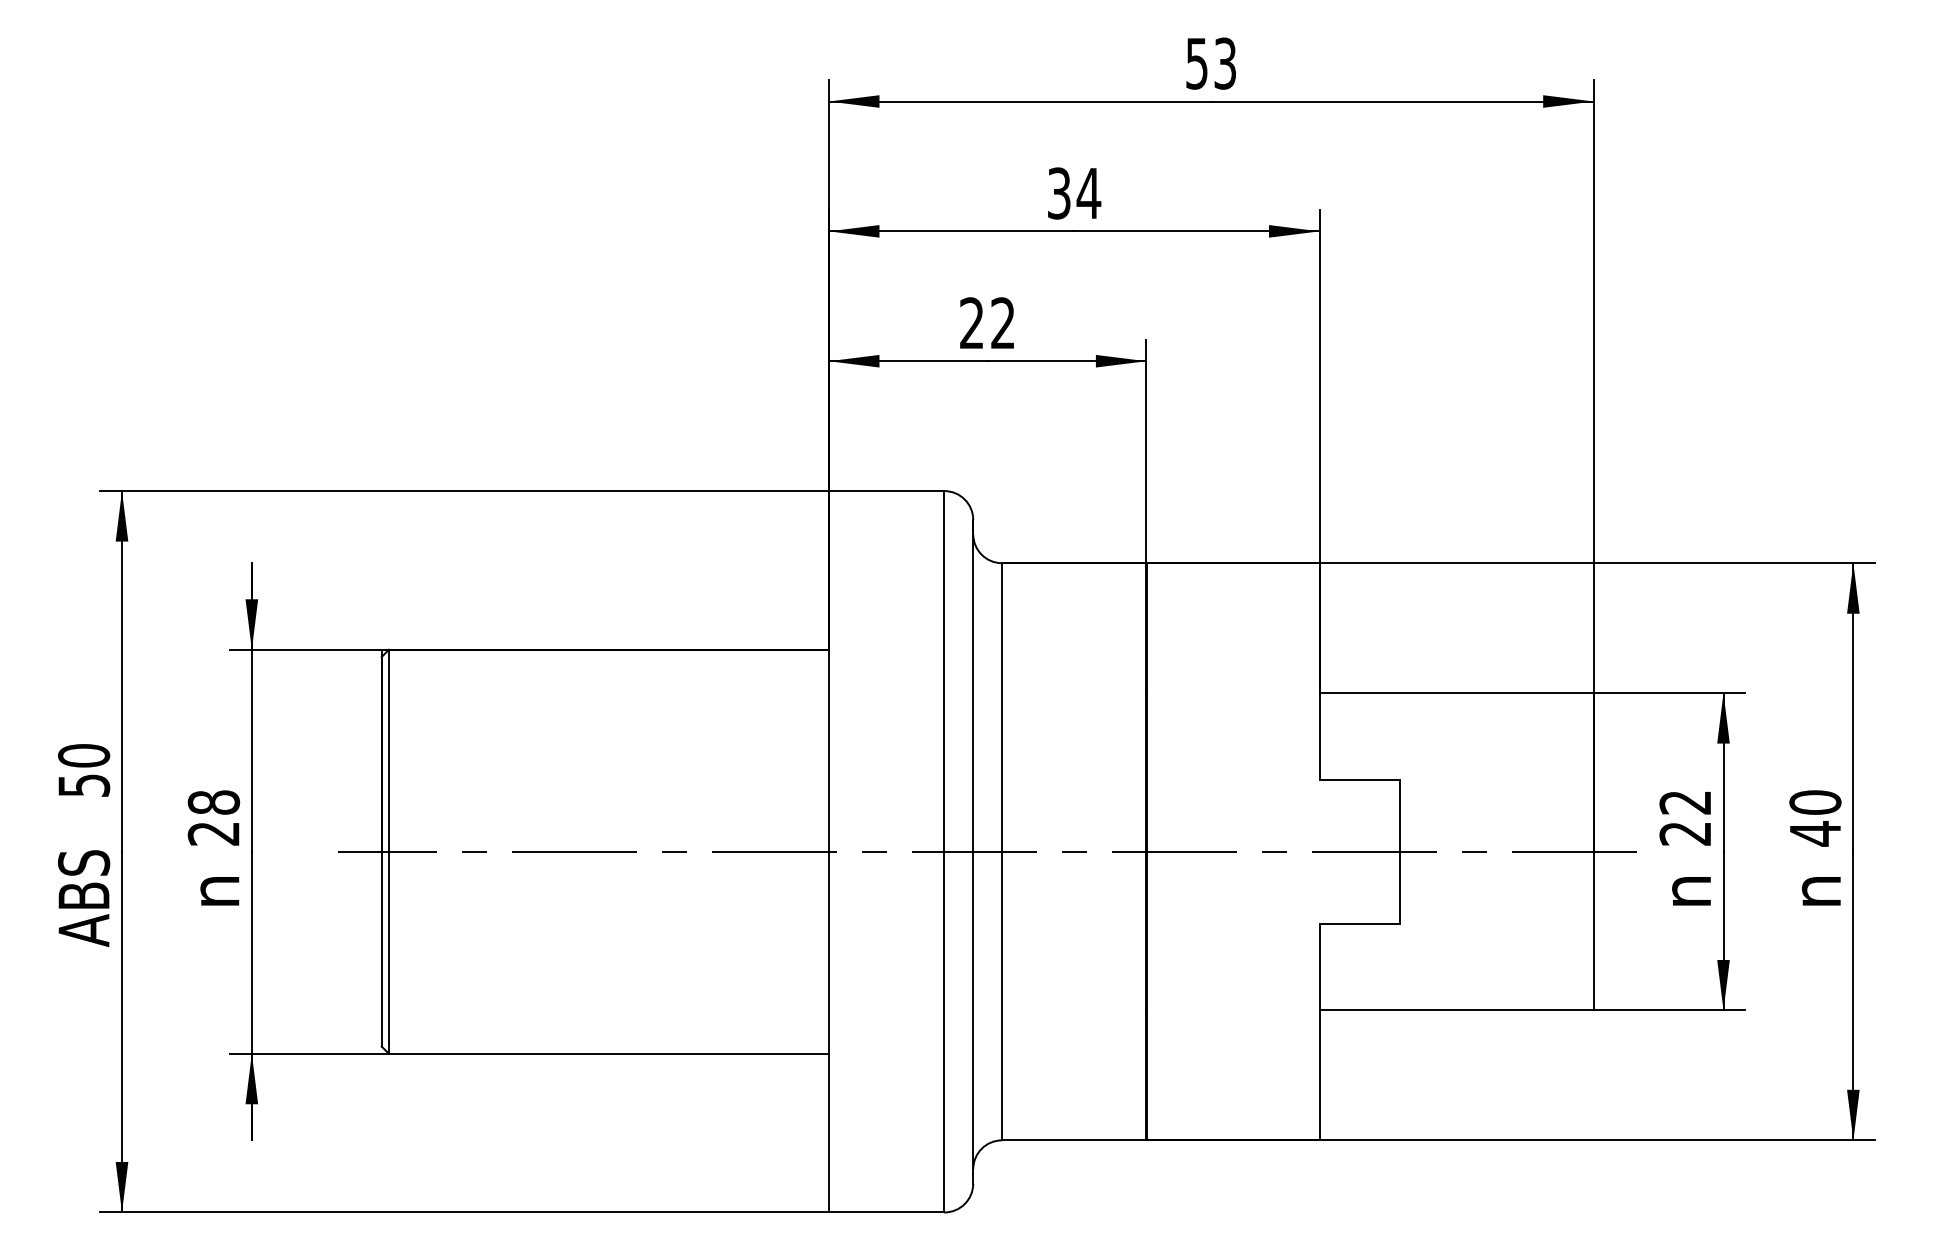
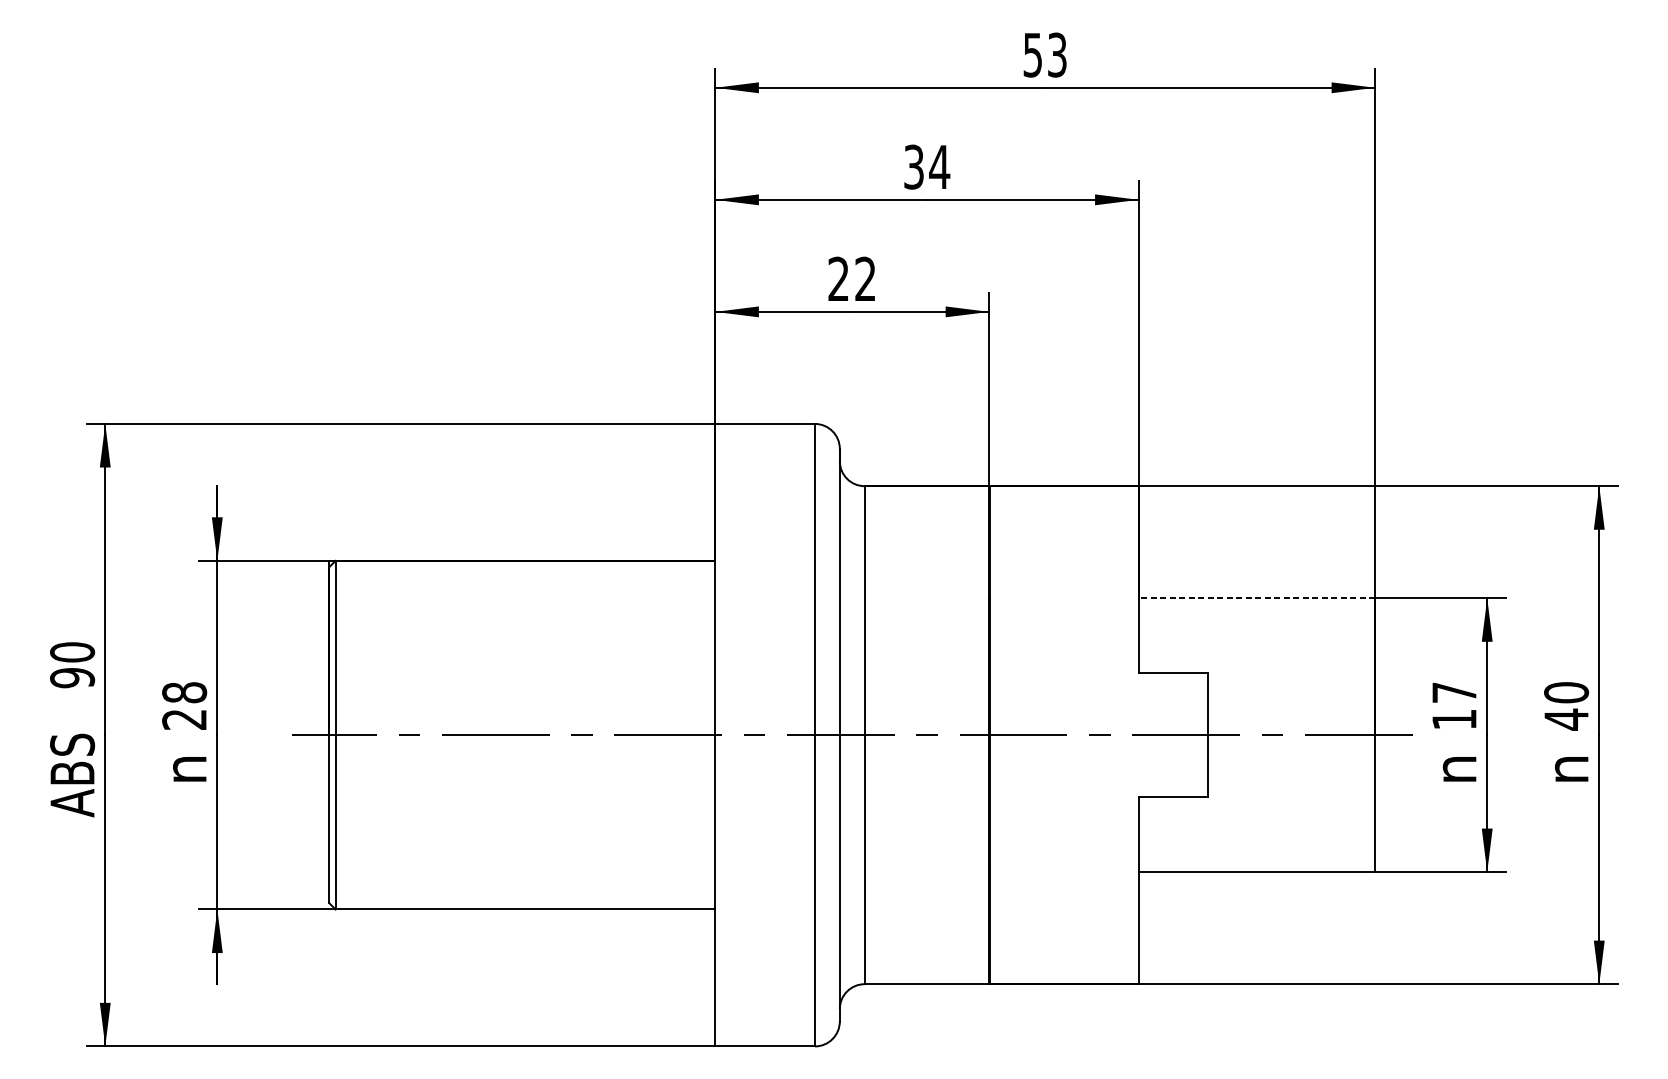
line: (1456, 693) -> (1256, 598), solid -> dashed
text: (83, 785) -> (72, 677), 50 -> 90
text: (1684, 818) -> (1453, 706), 22 -> 17

